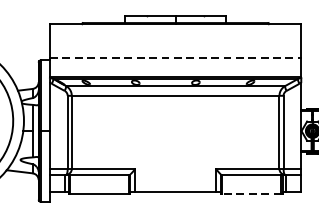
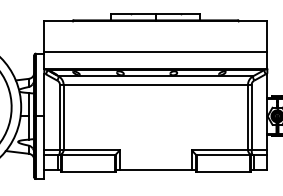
line: (175, 58) -> (155, 51), dashed -> solid
line: (250, 194) -> (222, 172), dashed -> solid

